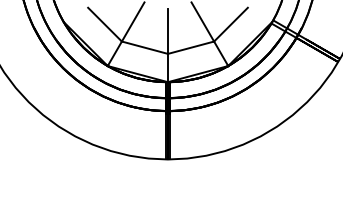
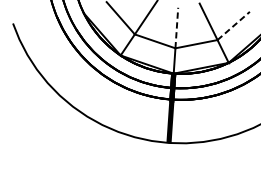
line: (230, 24) -> (233, 25), solid -> dashed
line: (168, 31) -> (177, 28), solid -> dashed

